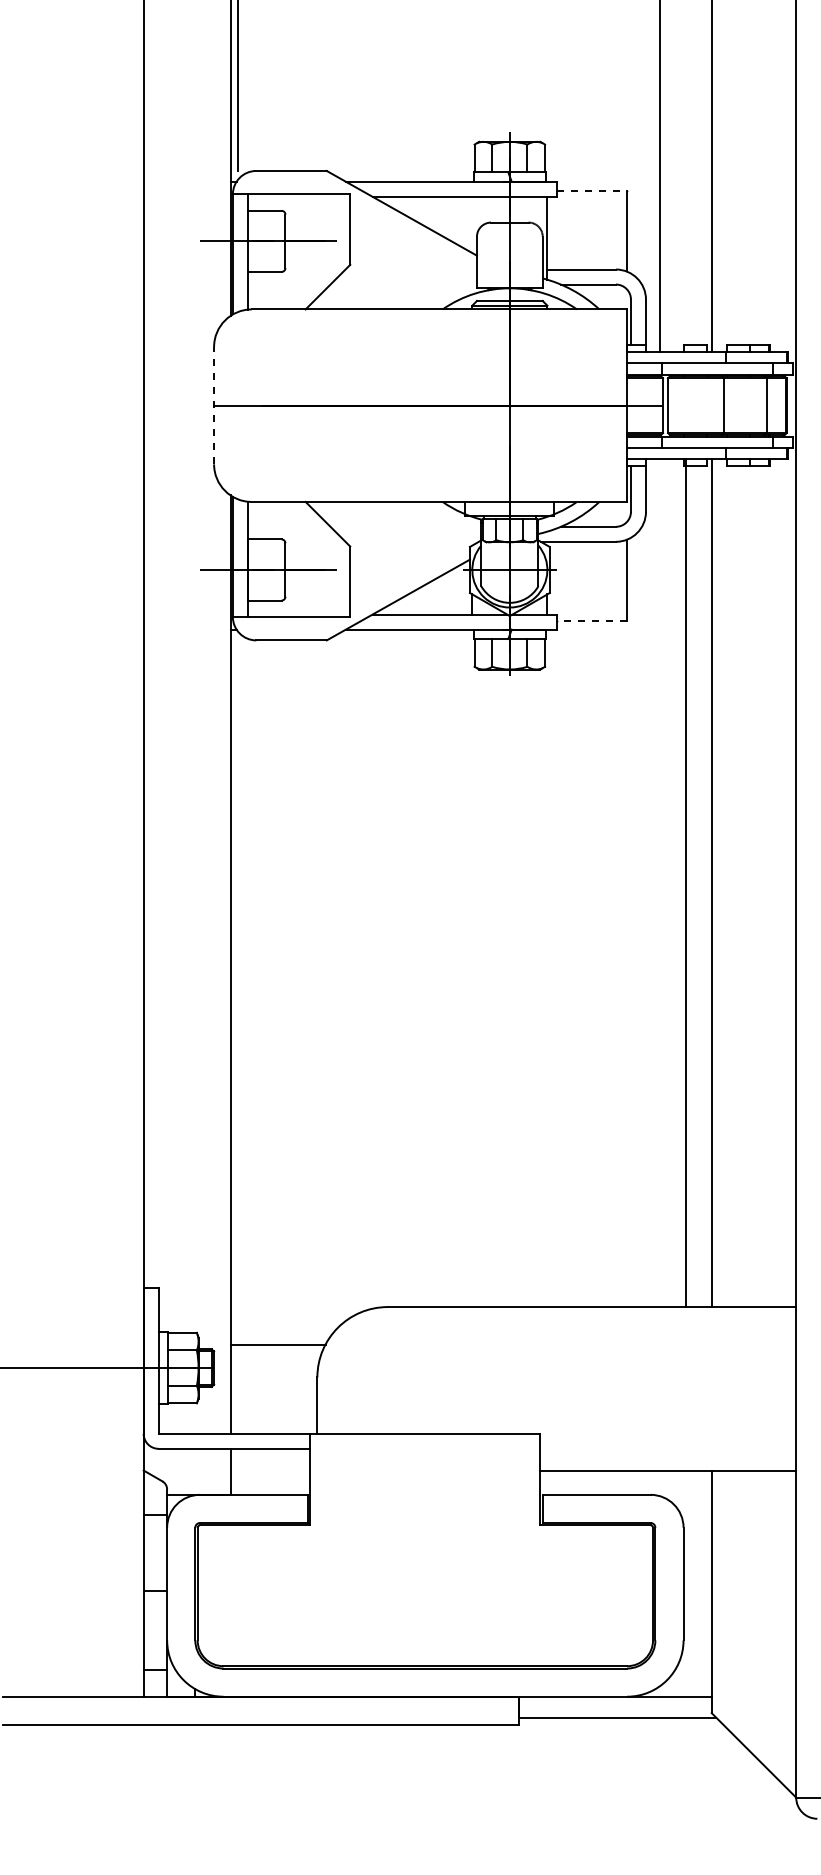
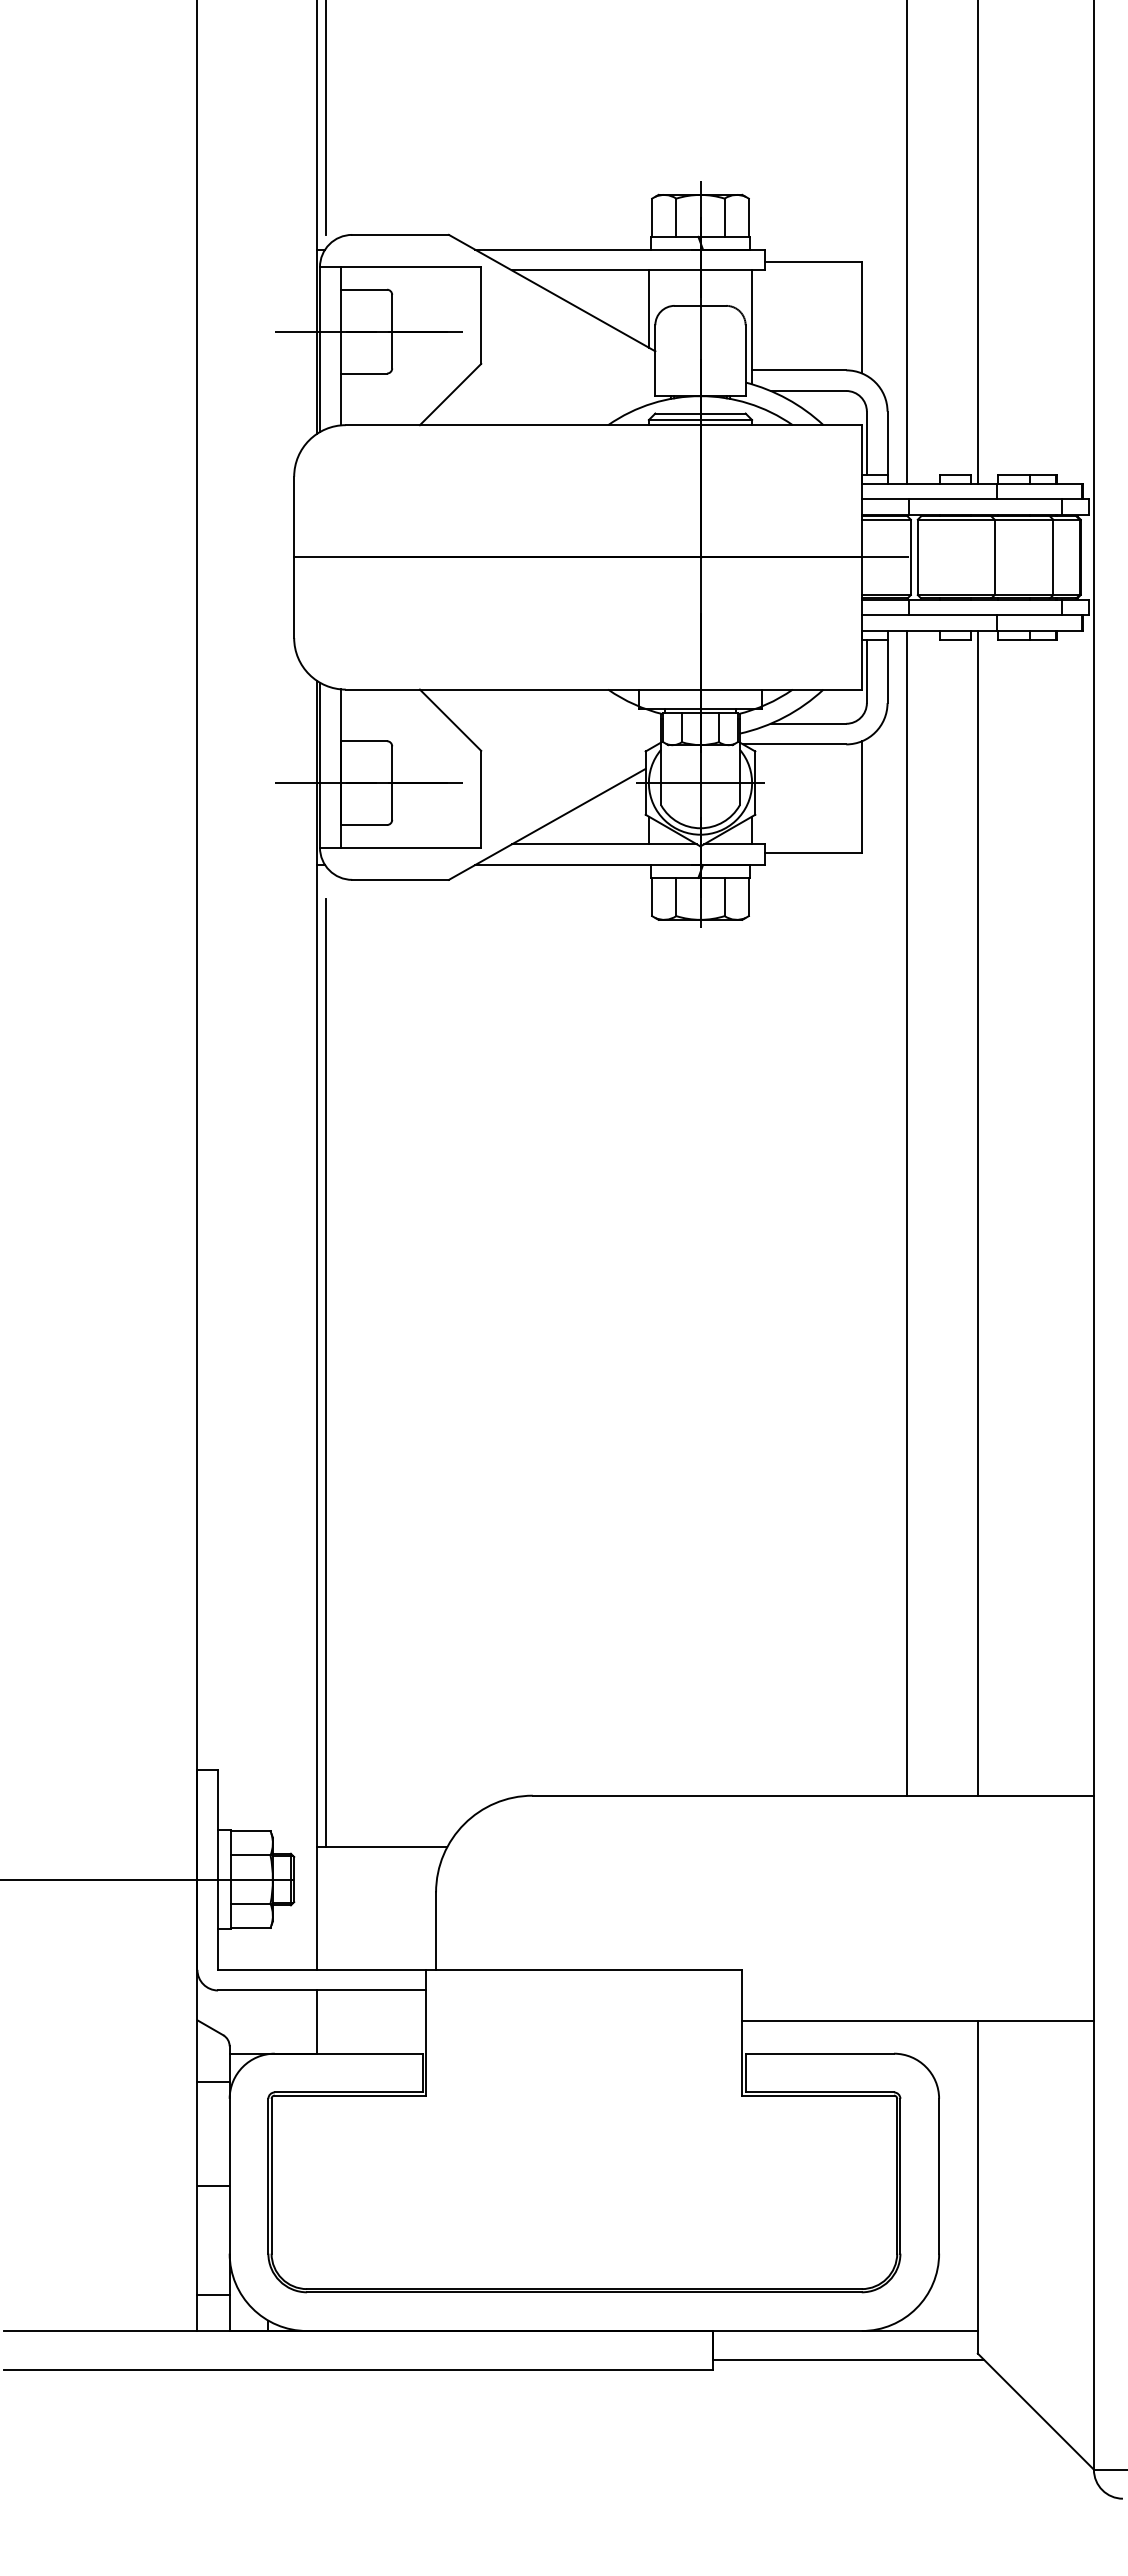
line: (592, 191) -> (813, 262), dashed -> solid
line: (472, 224) -> (648, 308), added
line: (214, 405) -> (294, 557), dashed -> solid
line: (591, 620) -> (812, 852), dashed -> solid
line: (686, 882) -> (906, 1212), moved
line: (237, 999) -> (326, 1373), added

